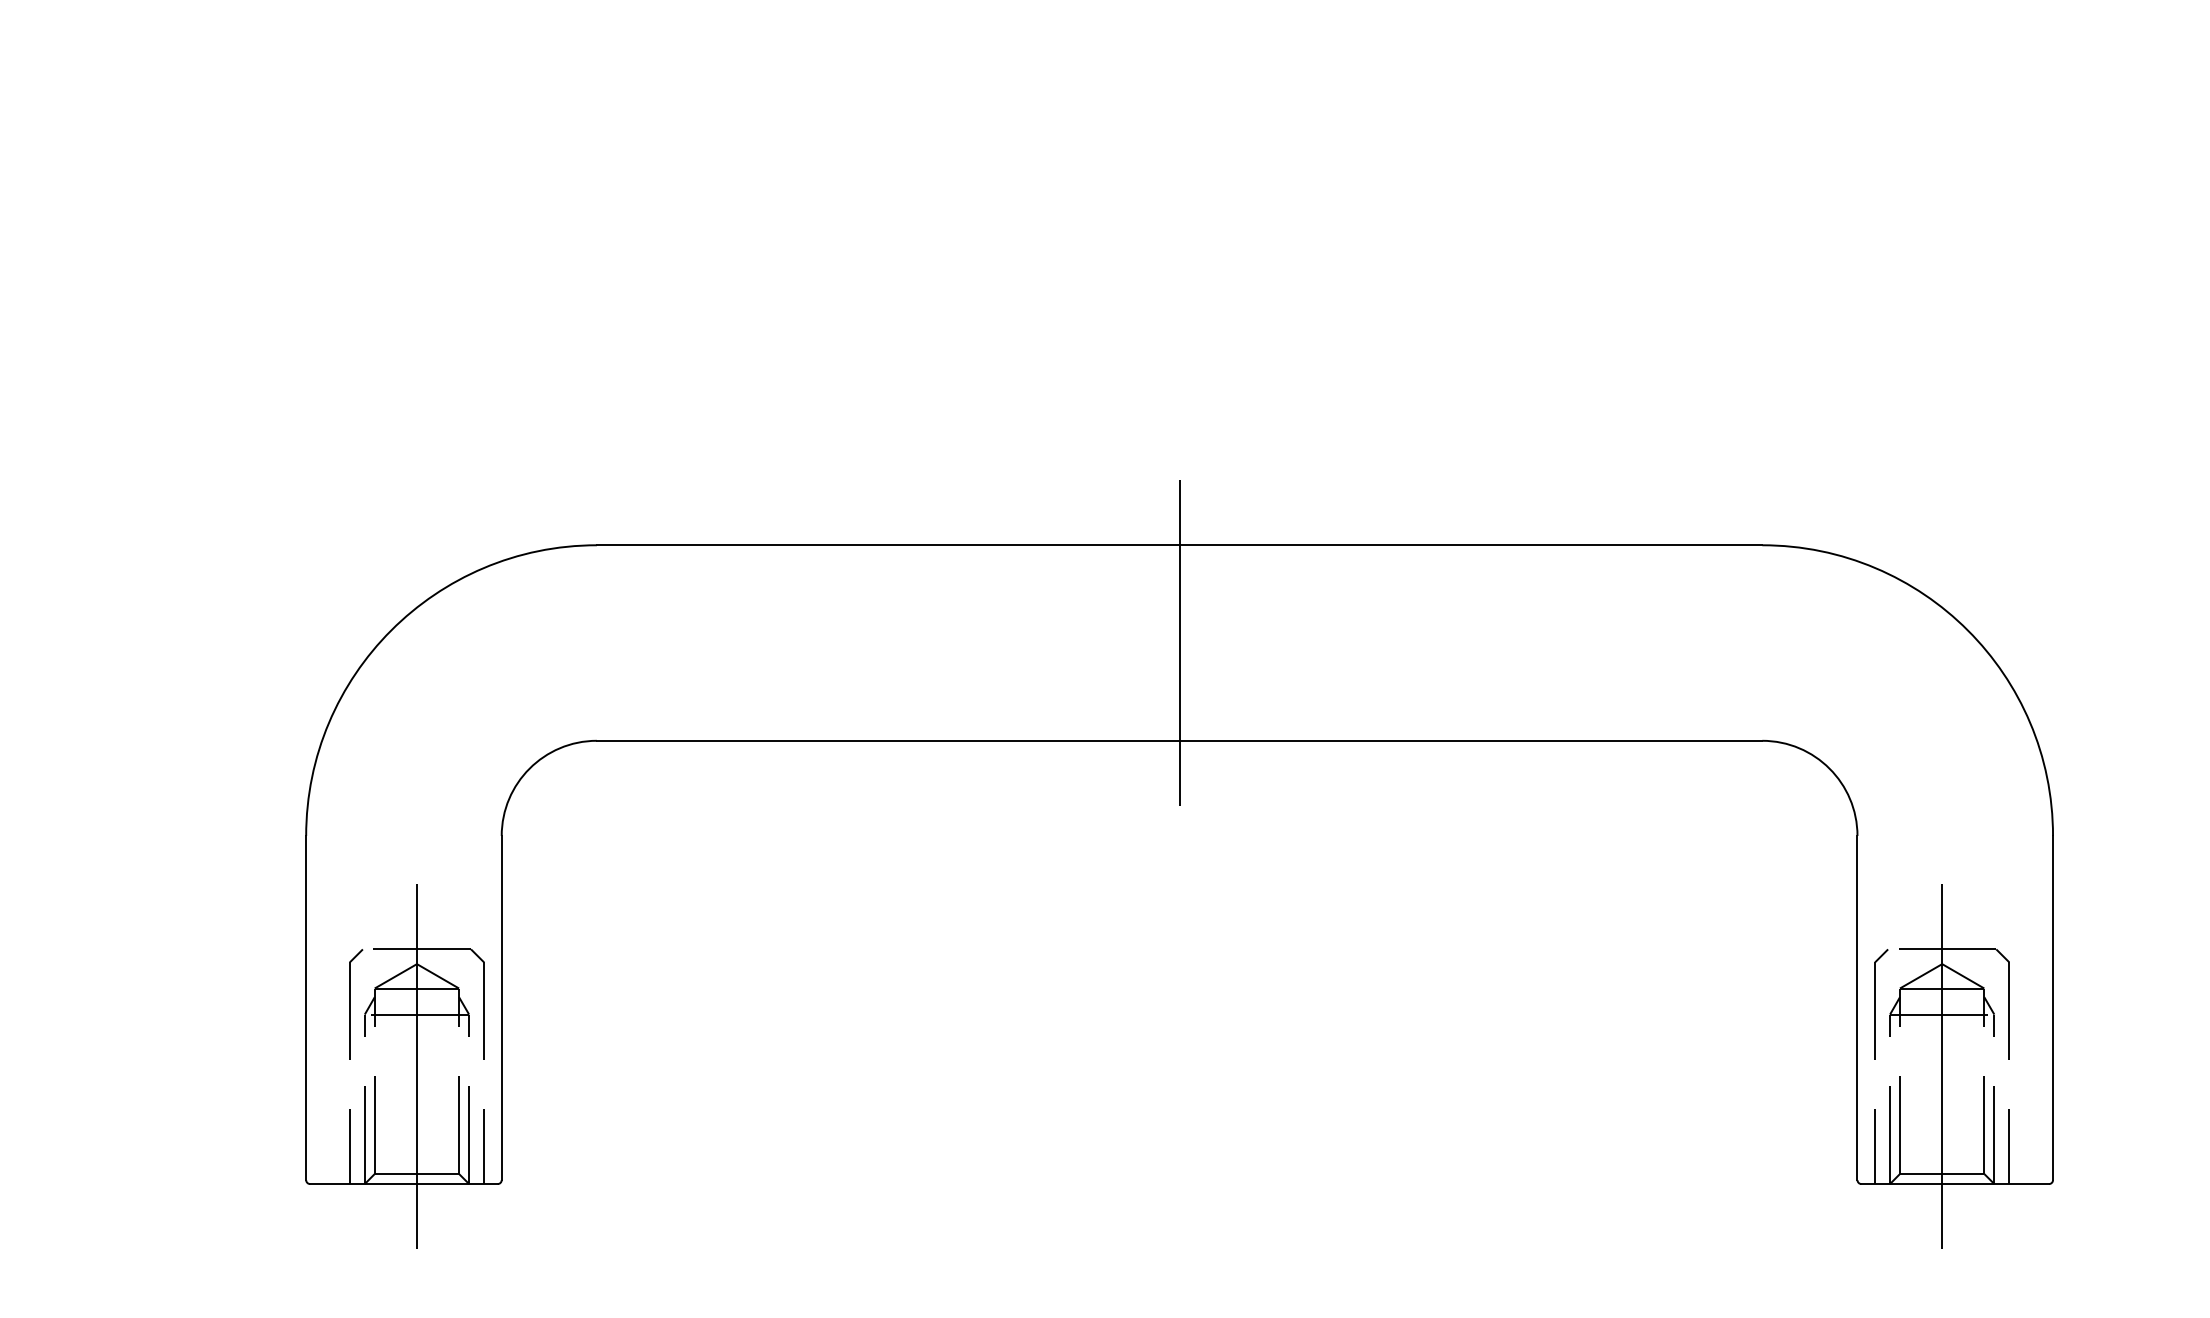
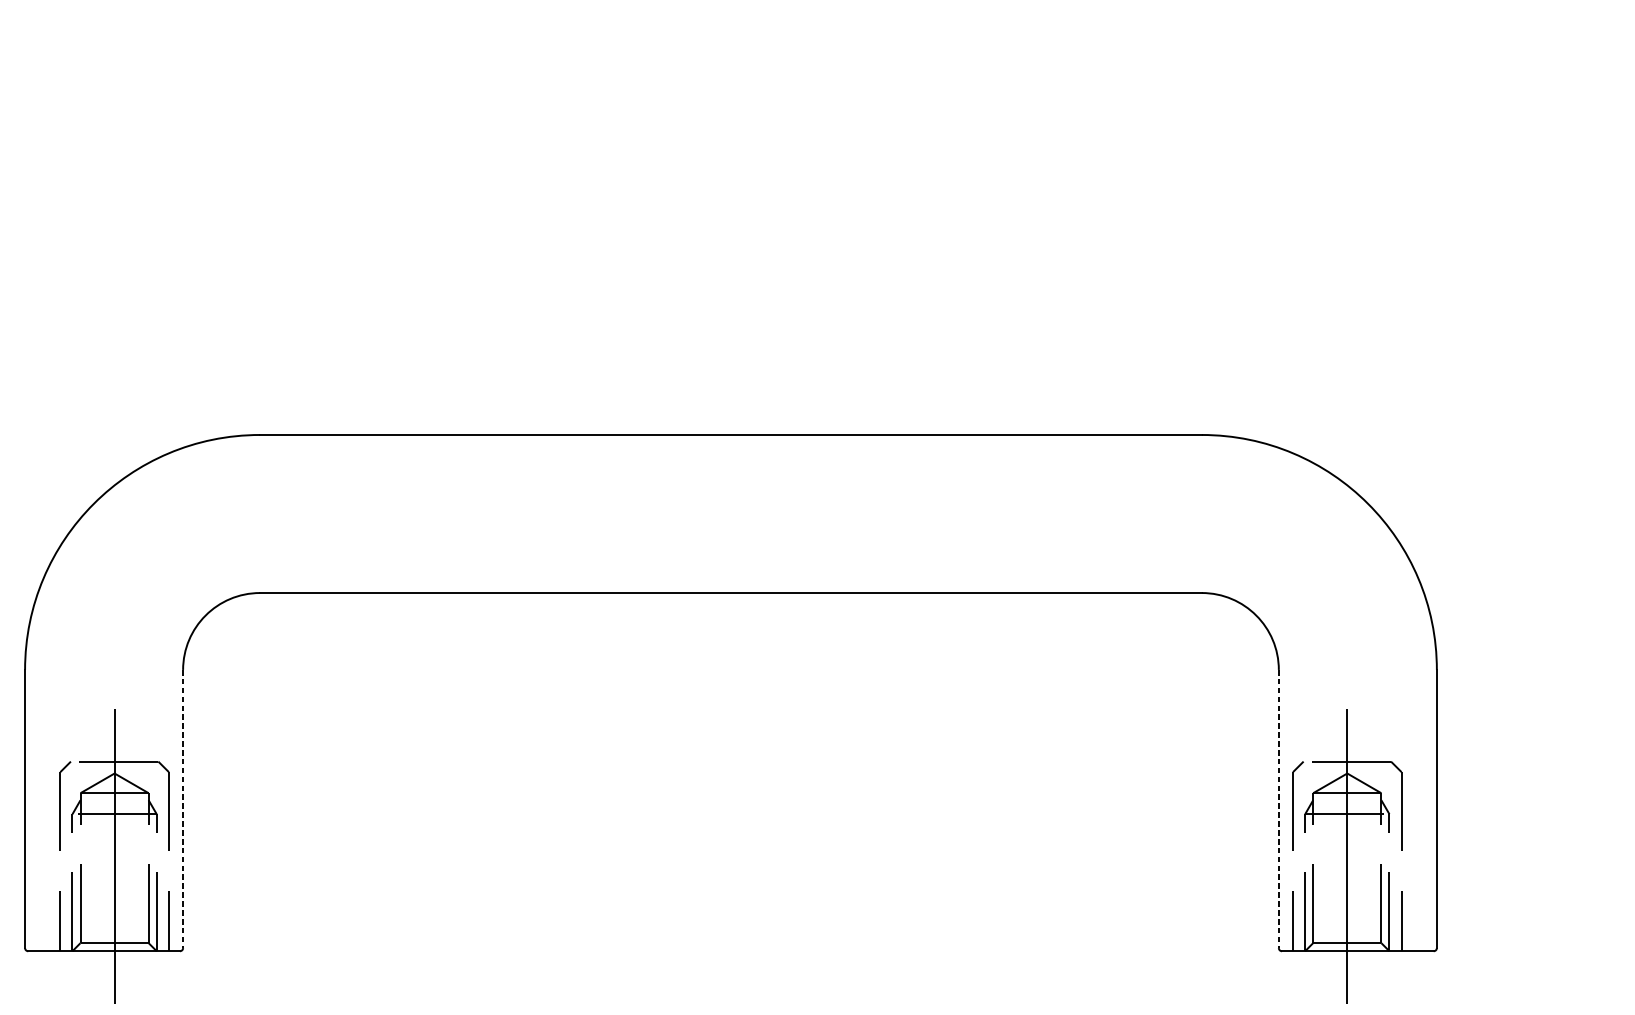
line: (1179, 642) -> (730, 513), removed
line: (501, 1008) -> (182, 809), solid -> dashed
line: (1857, 1008) -> (1278, 809), solid -> dashed

